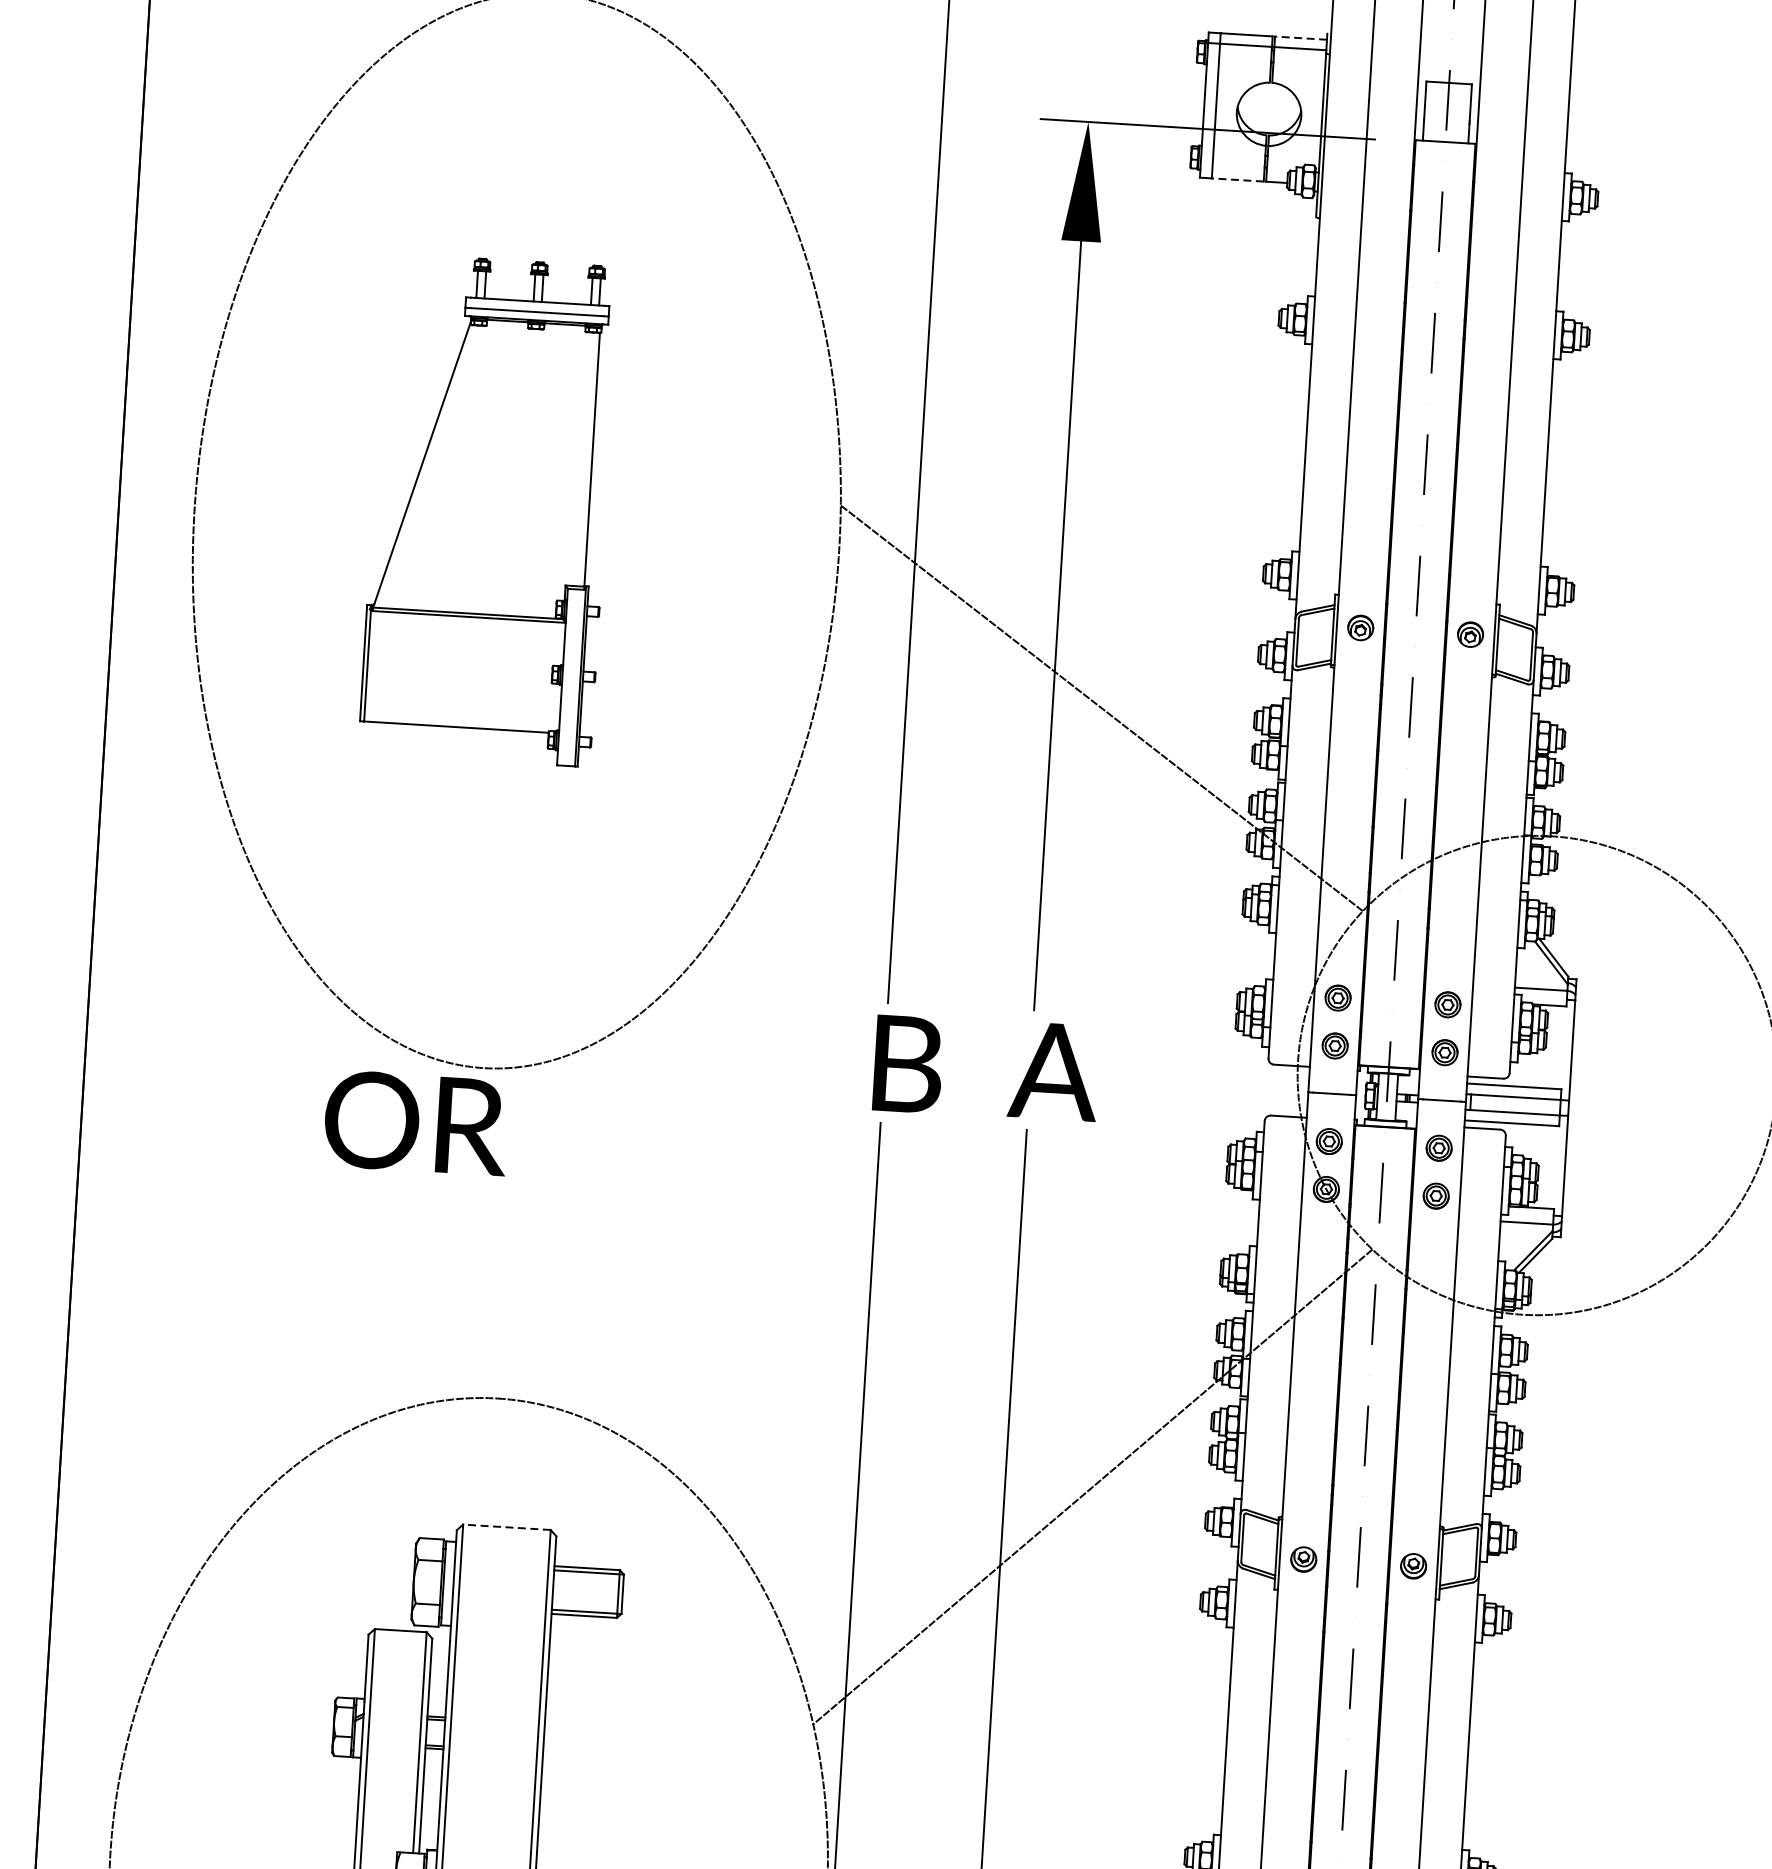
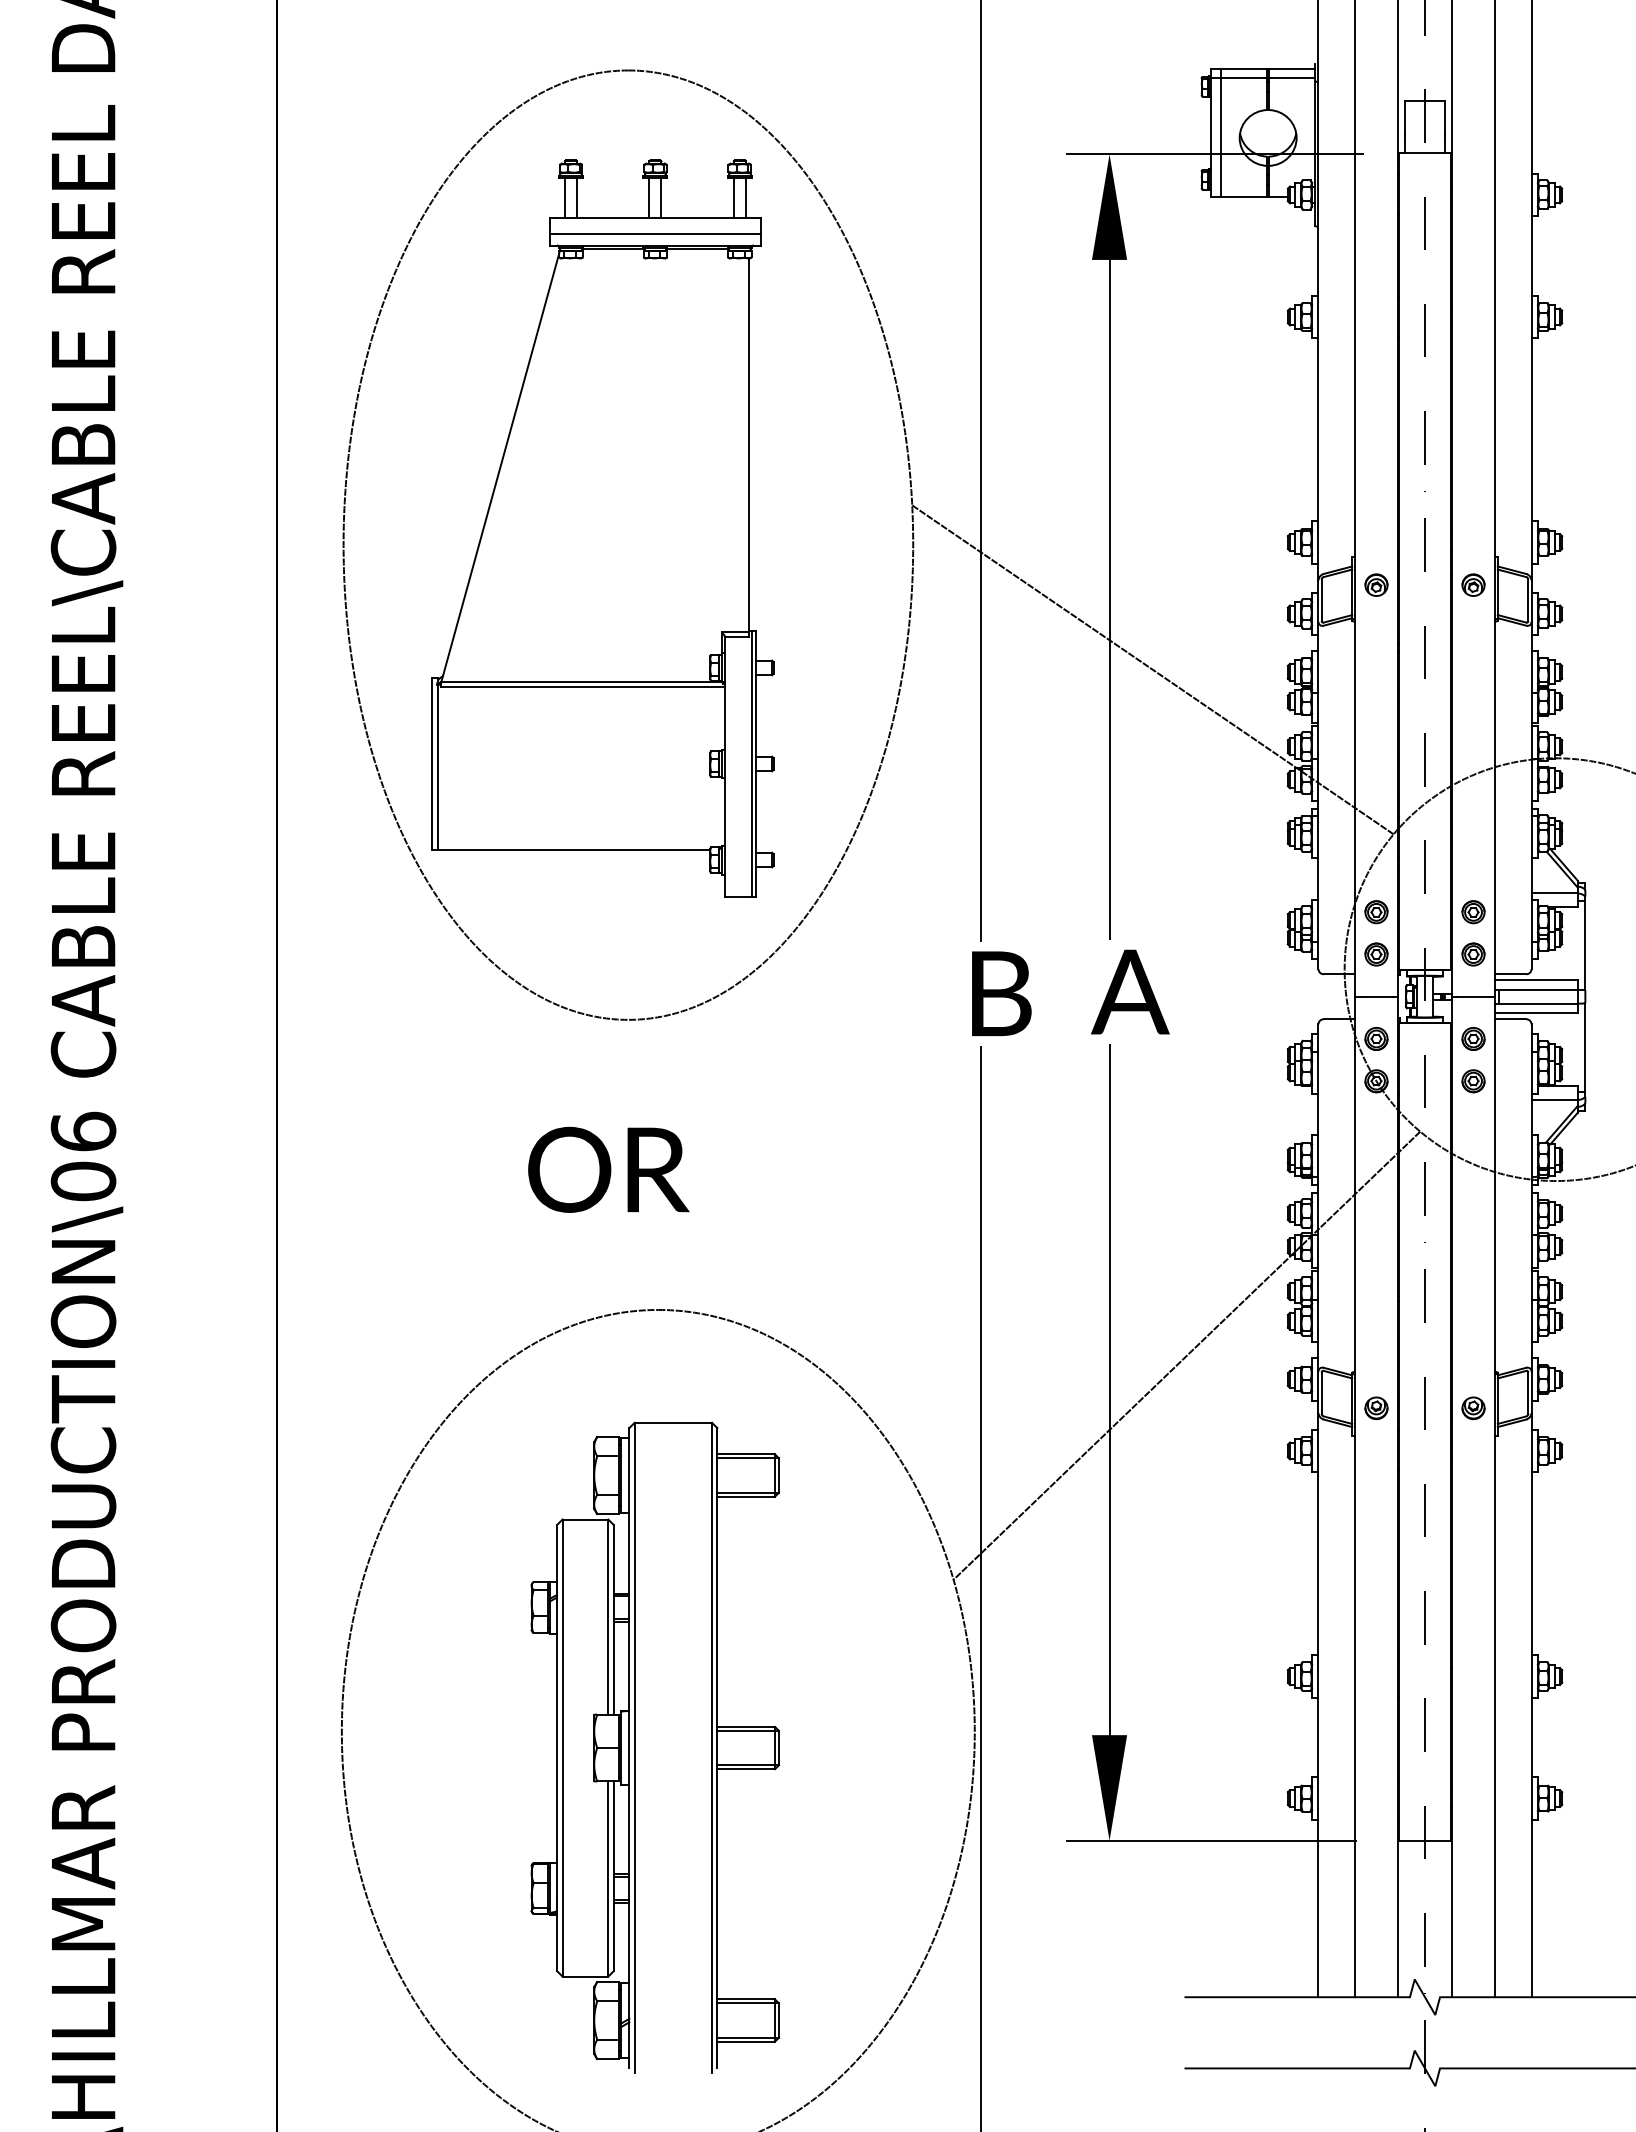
line: (1301, 38) -> (1292, 69), dashed -> solid
line: (1238, 180) -> (1244, 197), dashed -> solid
part: (488, 510) -> (602, 528), size x1.67
text: (416, 1122) -> (608, 1169), moved
line: (507, 1526) -> (673, 1422), dashed -> solid

